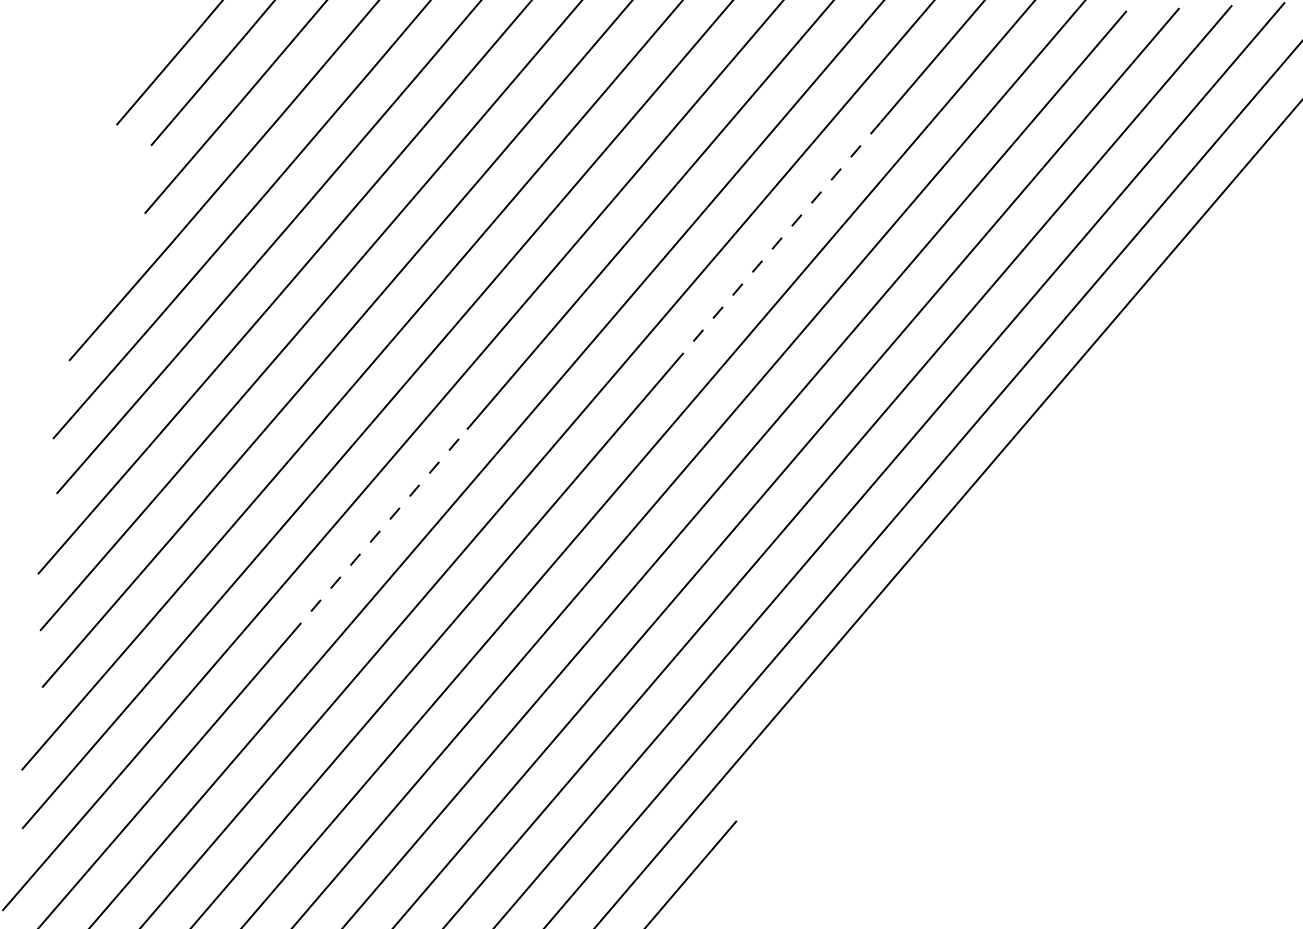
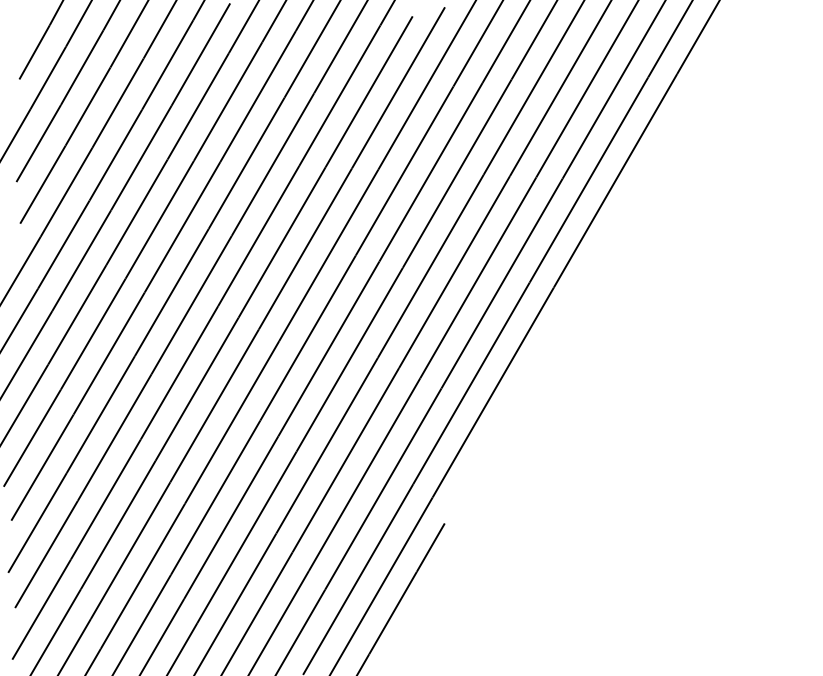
line: (776, 244) -> (404, 171), dashed -> solid
line: (379, 532) -> (197, 389), dashed -> solid

